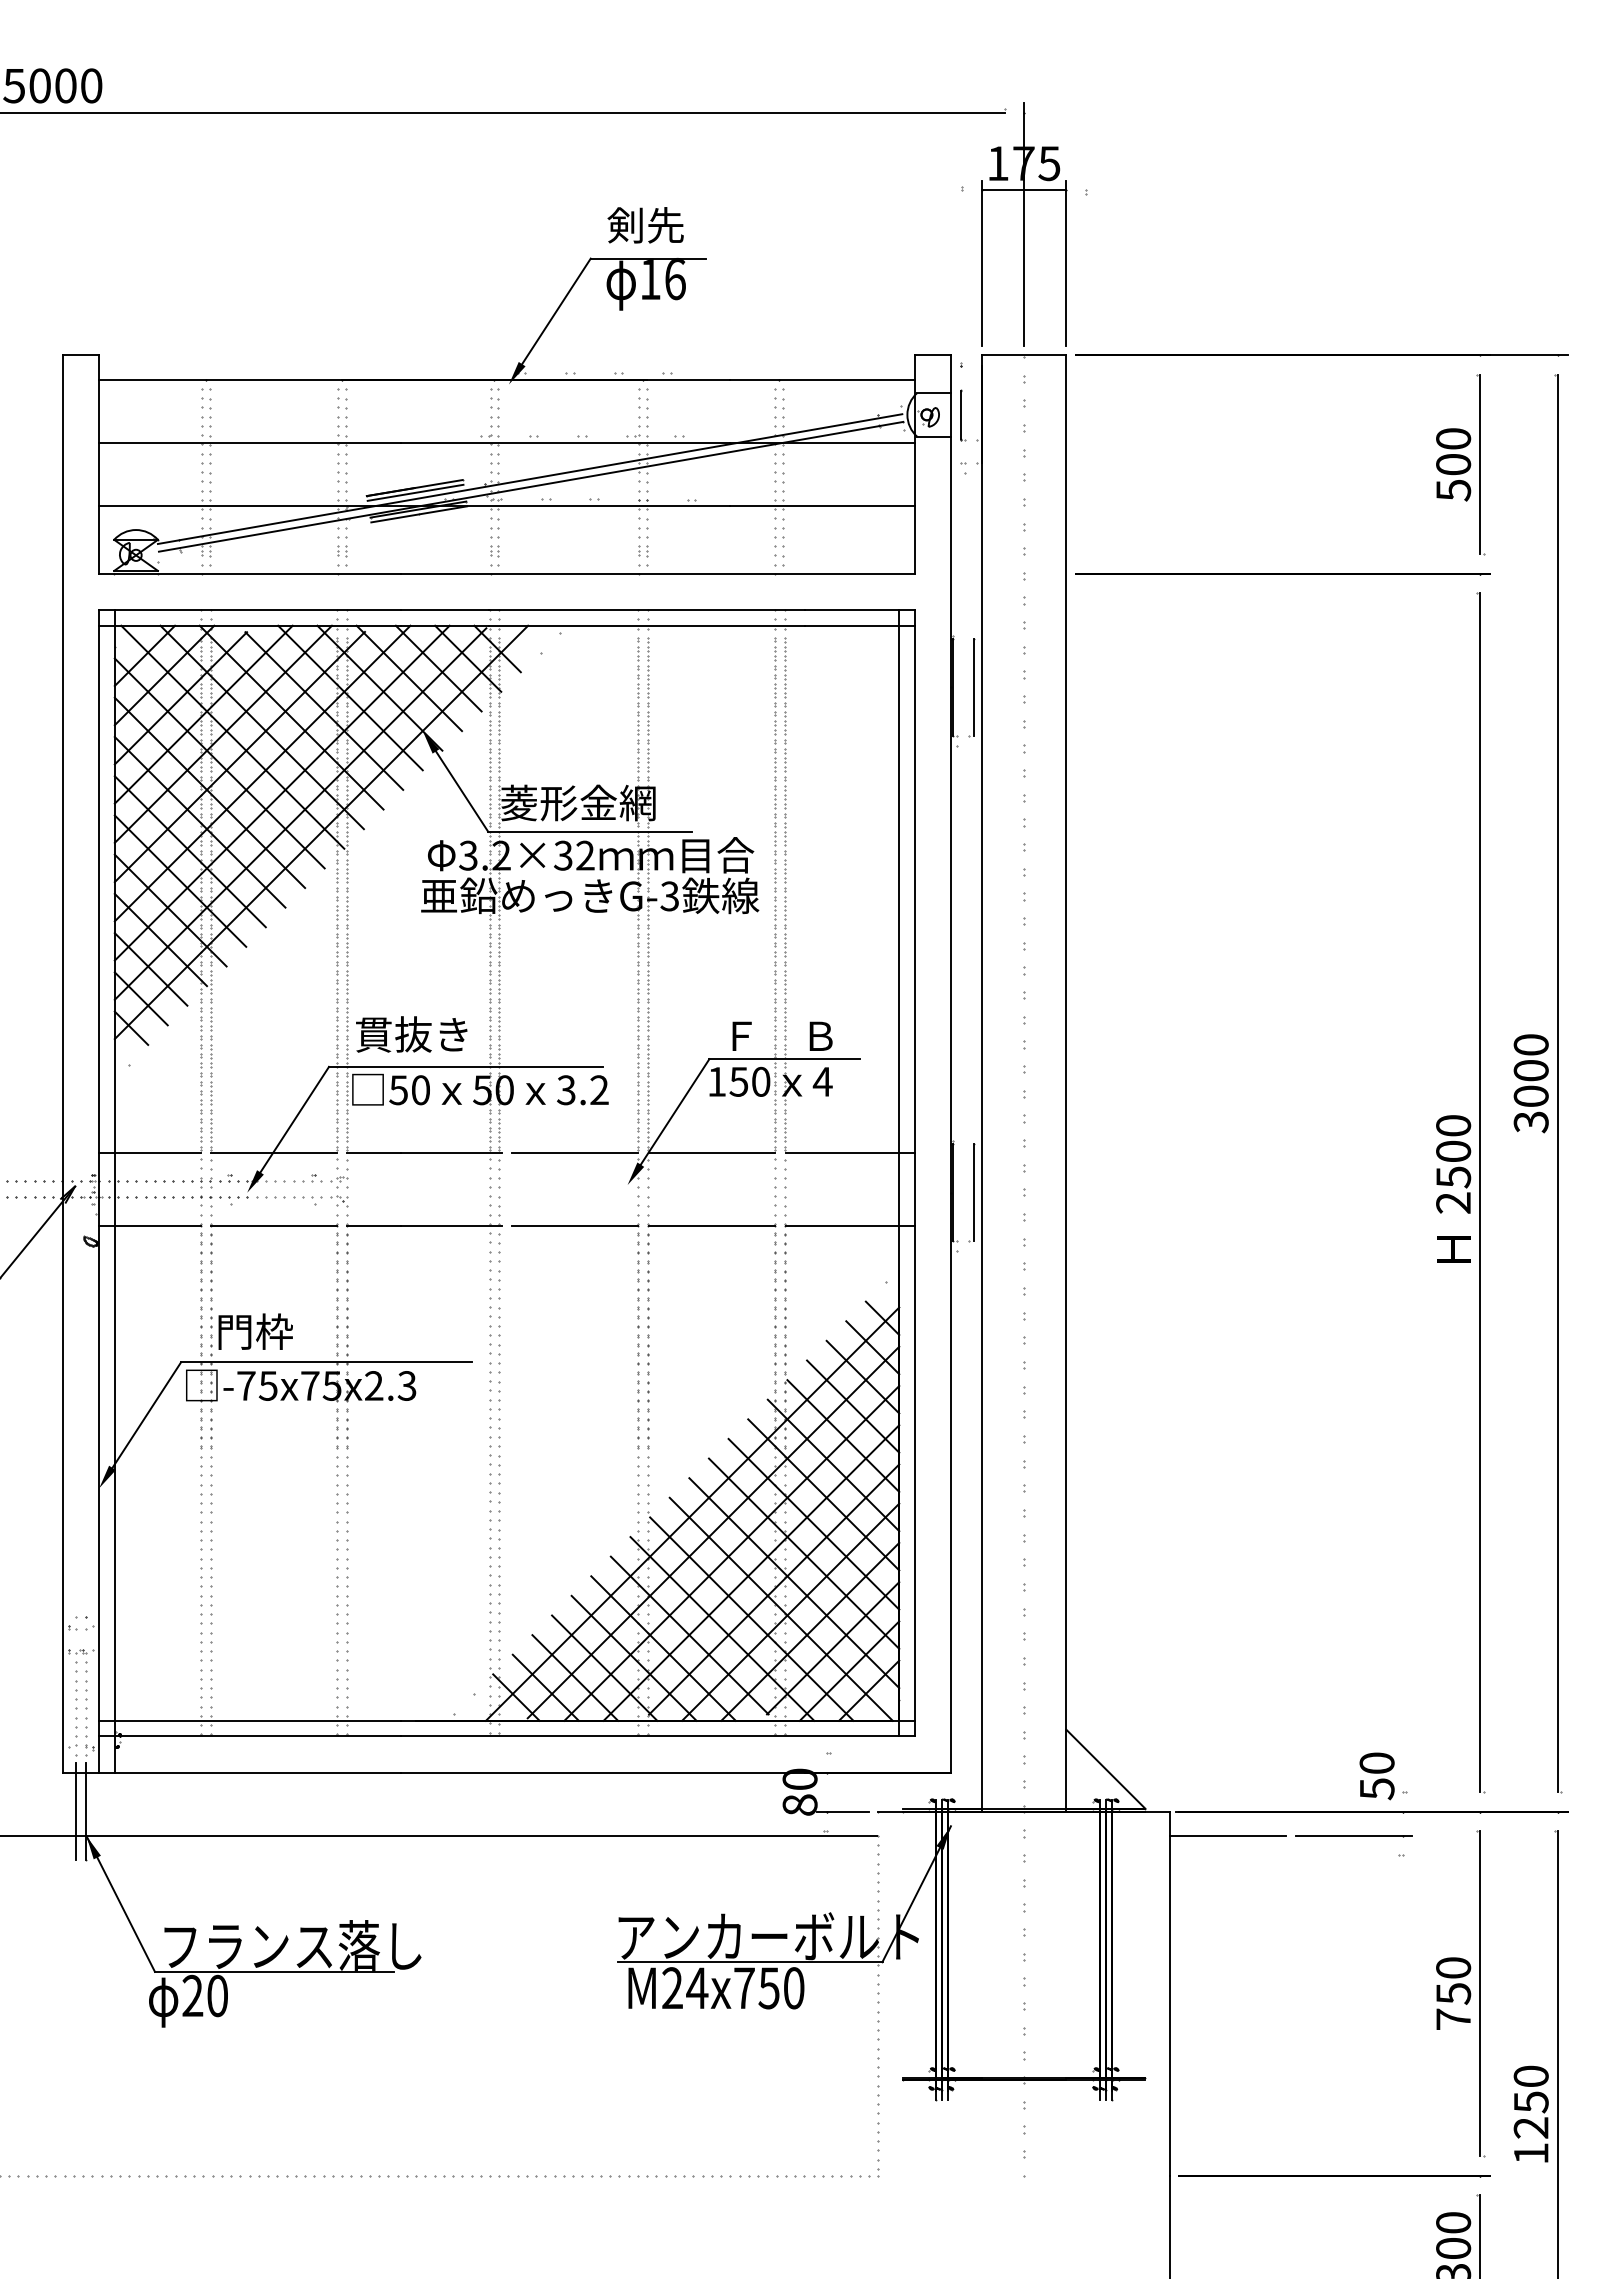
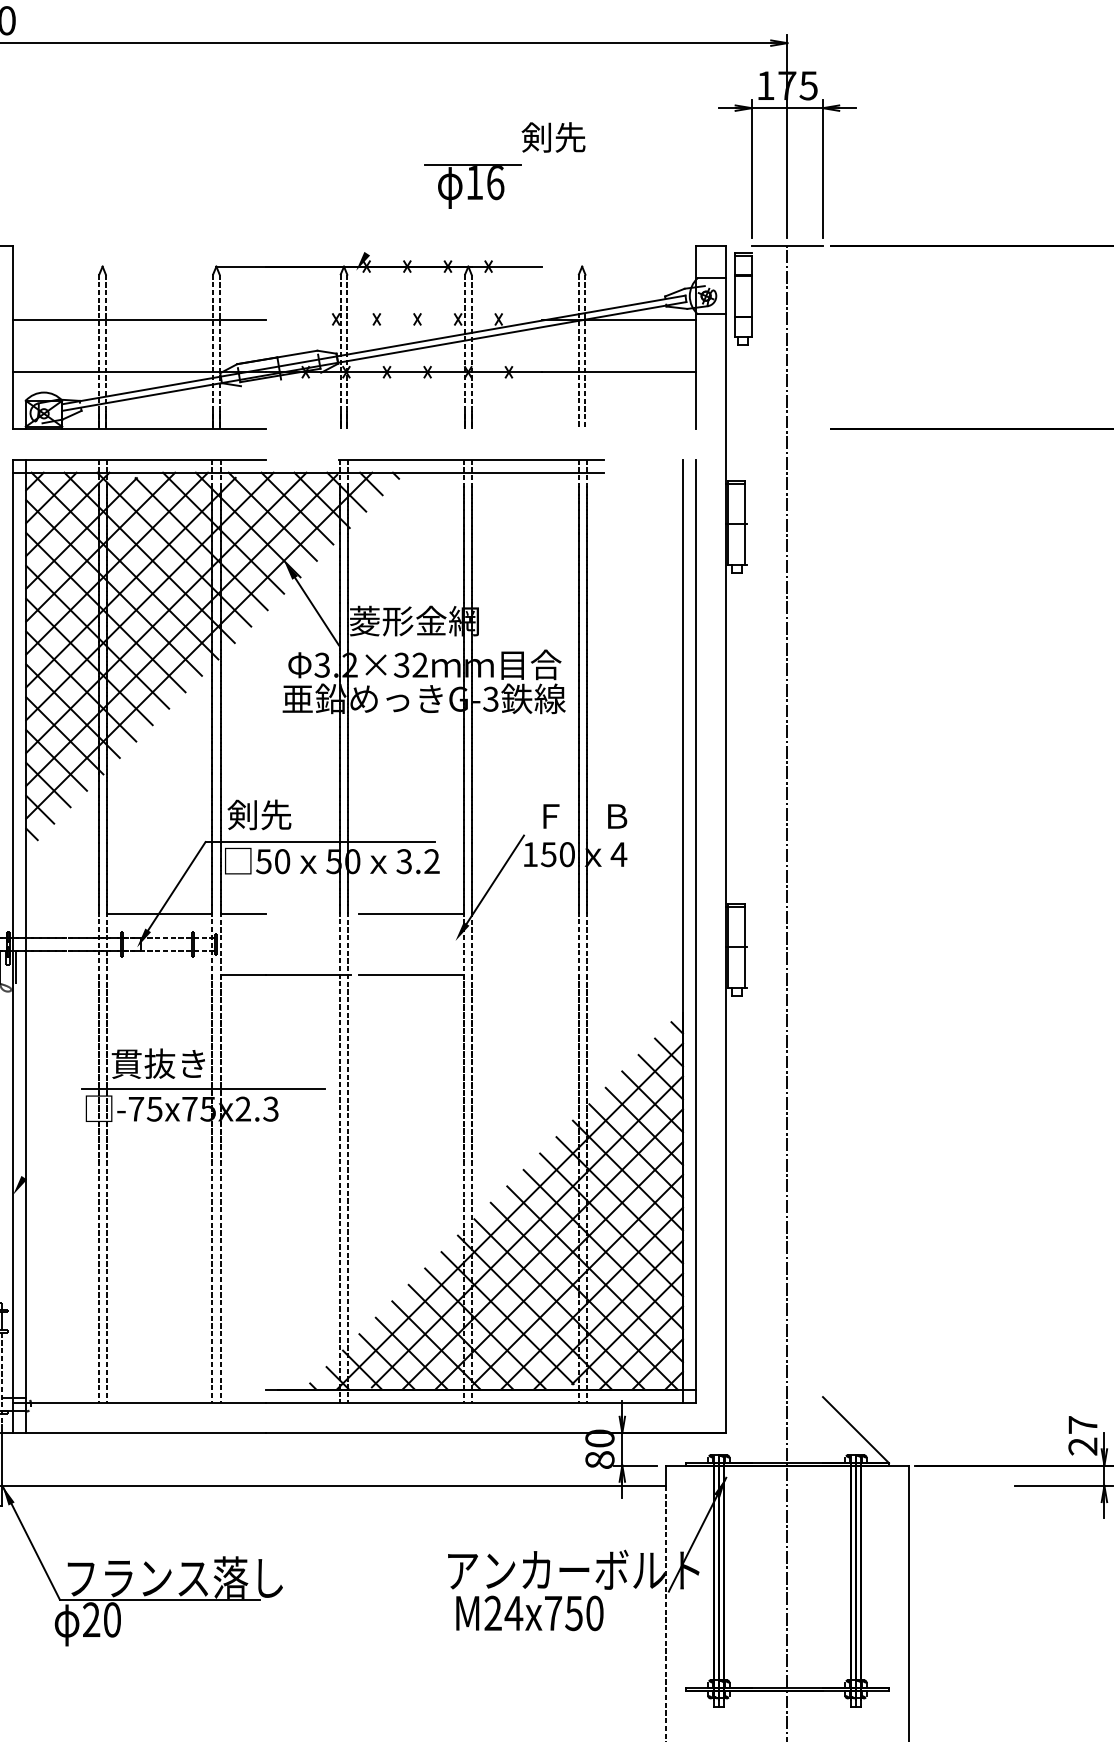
text: (645, 225) -> (553, 137), moved
line: (556, 311) -> (396, 209), removed
line: (249, 379) -> (139, 266), removed
line: (822, 379) -> (618, 266), removed
line: (565, 442) -> (403, 319), removed
line: (415, 492) -> (277, 361), removed
line: (419, 514) -> (281, 379), removed
line: (657, 573) -> (480, 428), removed
line: (444, 610) -> (302, 459), removed
line: (859, 610) -> (649, 459), removed
line: (859, 625) -> (649, 472), removed
line: (589, 831) -> (423, 644), removed
text: (411, 1034) -> (274, 814), 貫抜き -> 剣先
line: (784, 1059) -> (586, 835), removed
line: (981, 1083) -> (751, 855), removed
line: (1066, 1083) -> (822, 855), removed
line: (150, 1152) -> (56, 913), removed
line: (451, 1152) -> (308, 913), removed
line: (711, 1152) -> (525, 913), removed
line: (849, 1152) -> (641, 913), removed
line: (150, 1225) -> (56, 974), removed
line: (273, 1225) -> (159, 974), removed
line: (711, 1225) -> (525, 974), removed
line: (849, 1225) -> (641, 974), removed
text: (272, 1331) -> (158, 1063), 門枠 -> 貫抜き
line: (146, 1414) -> (52, 1133), removed
line: (249, 1720) -> (139, 1389), removed
text: (1376, 1776) -> (1082, 1436), 50 -> 27
line: (1227, 1835) -> (957, 1485), removed
line: (750, 1962) -> (558, 1591), removed

